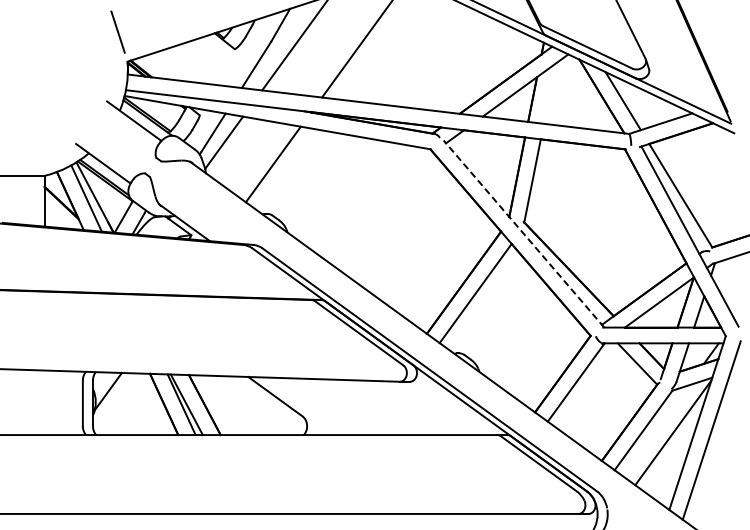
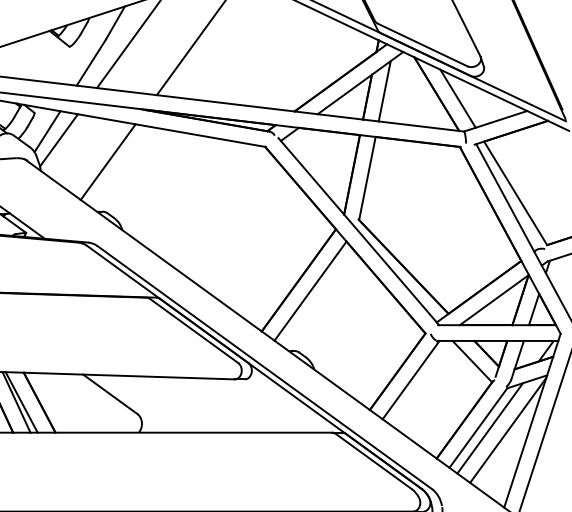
line: (549, 93) -> (384, 91), added
line: (523, 233) -> (358, 231), dashed -> solid
line: (655, 430) -> (490, 428), added

